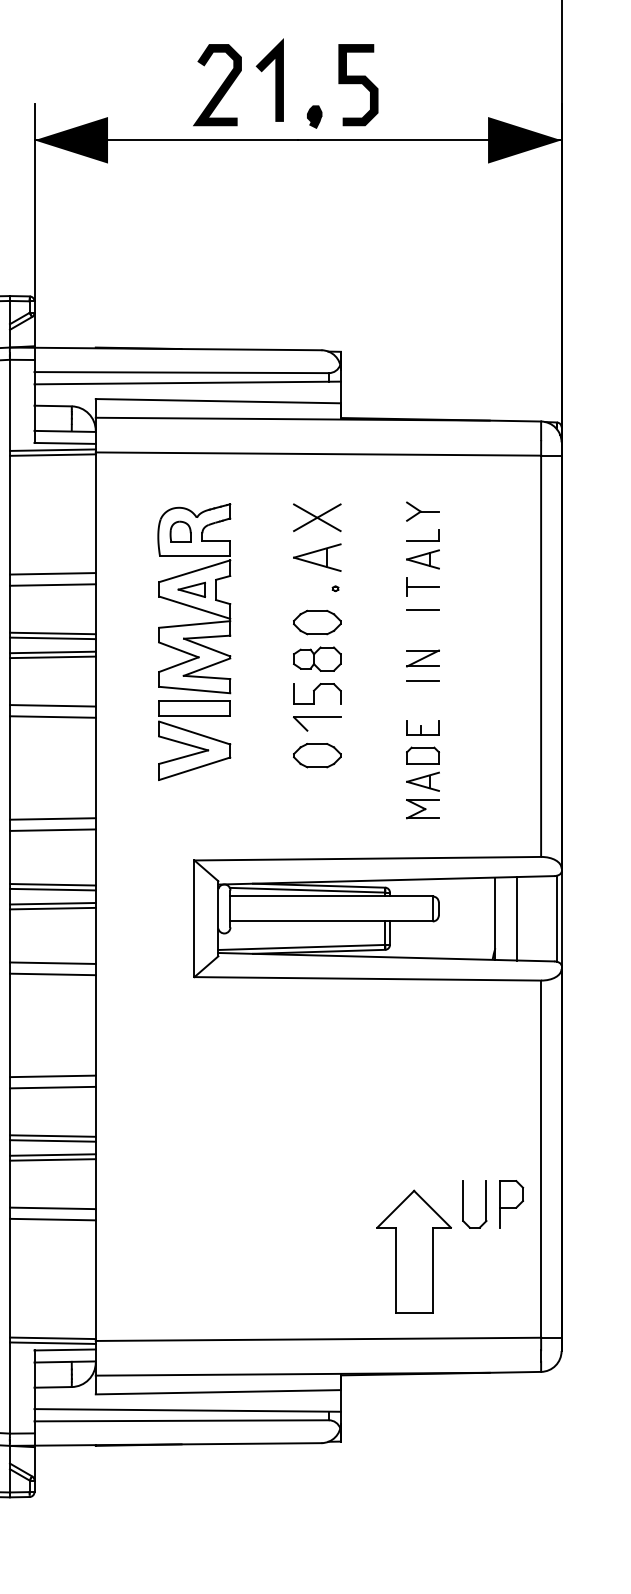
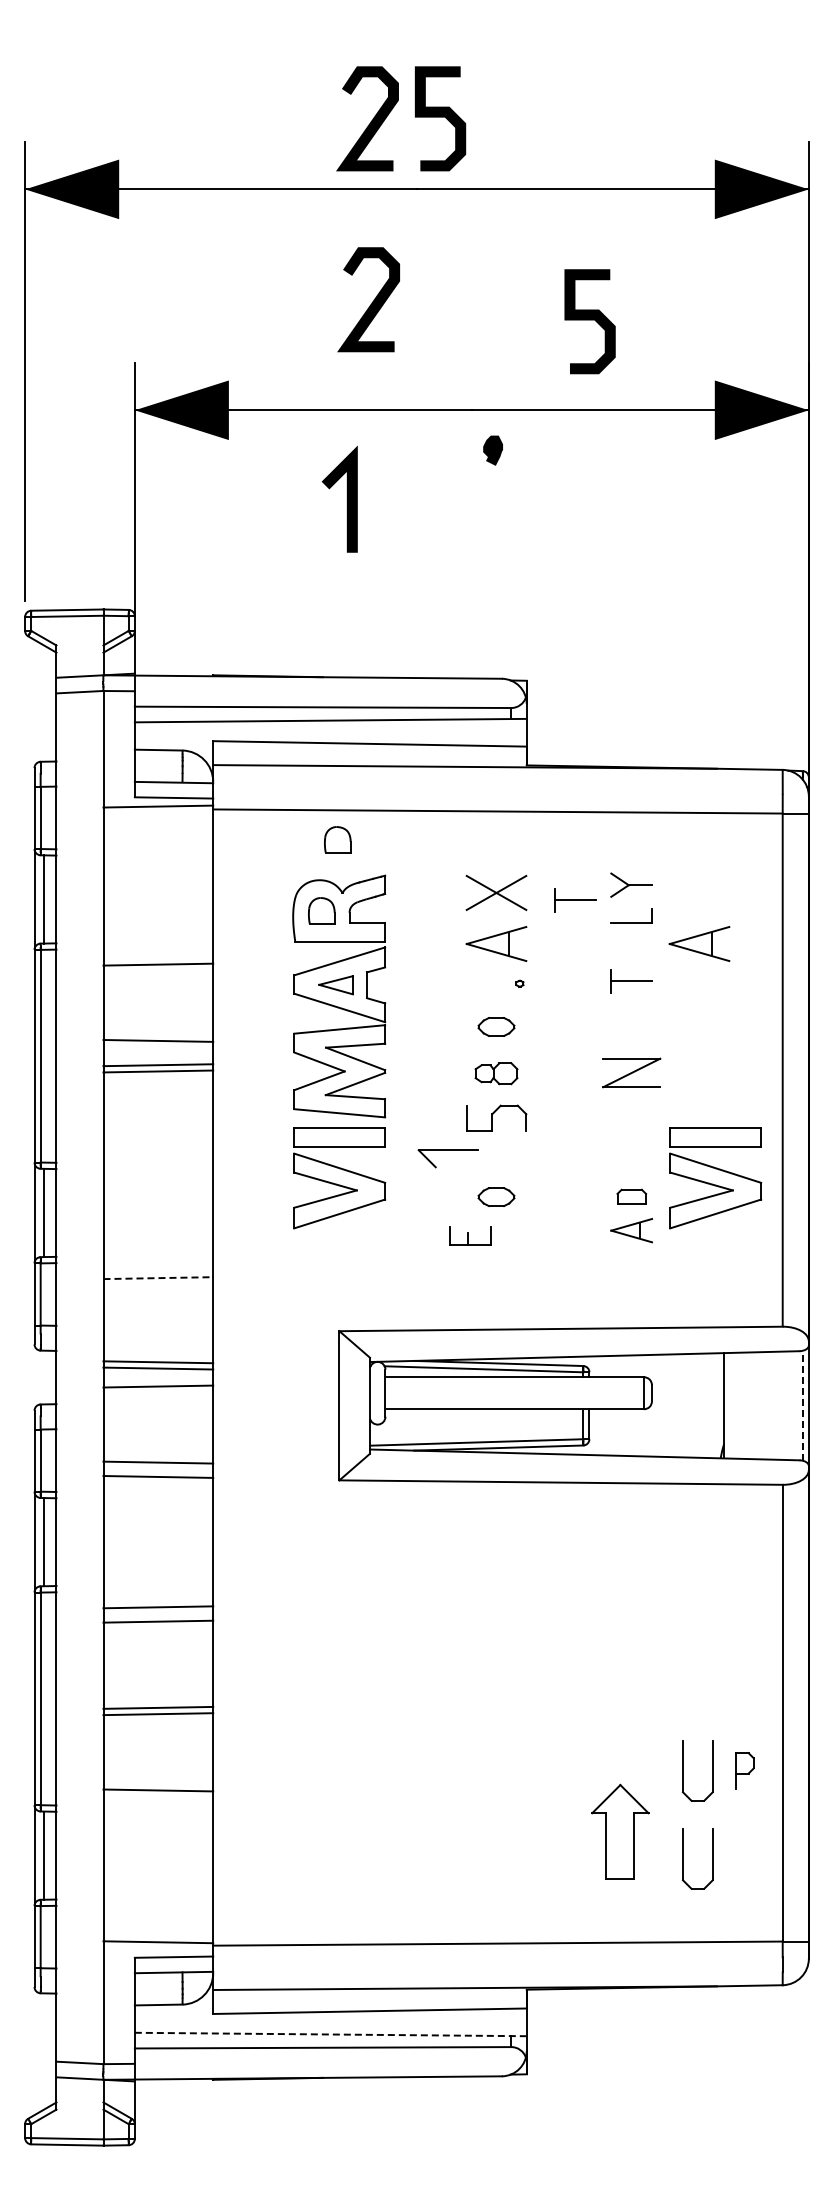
line: (275, 79) -> (346, 498), moved
curve: (357, 84) -> (589, 320), moved
curve: (219, 87) -> (371, 302), moved
part: (314, 117) -> (492, 450), moved
line: (52, 454) -> (158, 812), removed
part: (192, 475) -> (337, 839), added
part: (379, 523) -> (575, 900), added
part: (476, 557) -> (699, 943), added
part: (422, 558) -> (631, 945), removed
line: (52, 584) -> (158, 978), removed
line: (422, 610) -> (631, 1011), removed
part: (317, 622) -> (496, 1026), size x0.6
line: (52, 638) -> (158, 1047), removed
part: (317, 658) -> (496, 1073), size x0.7
part: (422, 658) -> (631, 1072), size x1.4
line: (422, 680) -> (631, 1101), removed
line: (52, 705) -> (158, 1133), removed
line: (52, 716) -> (158, 1147), removed
part: (316, 717) -> (447, 1150), moved
part: (422, 727) -> (470, 1235), moved
part: (488, 741) -> (715, 1178), added
part: (317, 755) -> (496, 1196), size x0.6
part: (422, 755) -> (631, 1196), size x0.7
part: (422, 809) -> (631, 1265), removed
line: (52, 819) -> (158, 1278), solid -> dashed
line: (52, 830) -> (158, 1292), removed
line: (52, 908) -> (158, 1392), removed
line: (517, 918) -> (752, 1405), removed
line: (556, 918) -> (802, 1405), solid -> dashed
line: (52, 1135) -> (158, 1683), removed
line: (52, 1140) -> (158, 1689), removed
part: (511, 1203) -> (744, 1770), size x0.6
line: (52, 1208) -> (158, 1776), removed
part: (414, 1251) -> (620, 1831), size x0.6
part: (463, 1272) -> (683, 1858), added
line: (52, 1343) -> (158, 1948), removed
line: (187, 1410) -> (330, 2034), solid -> dashed

